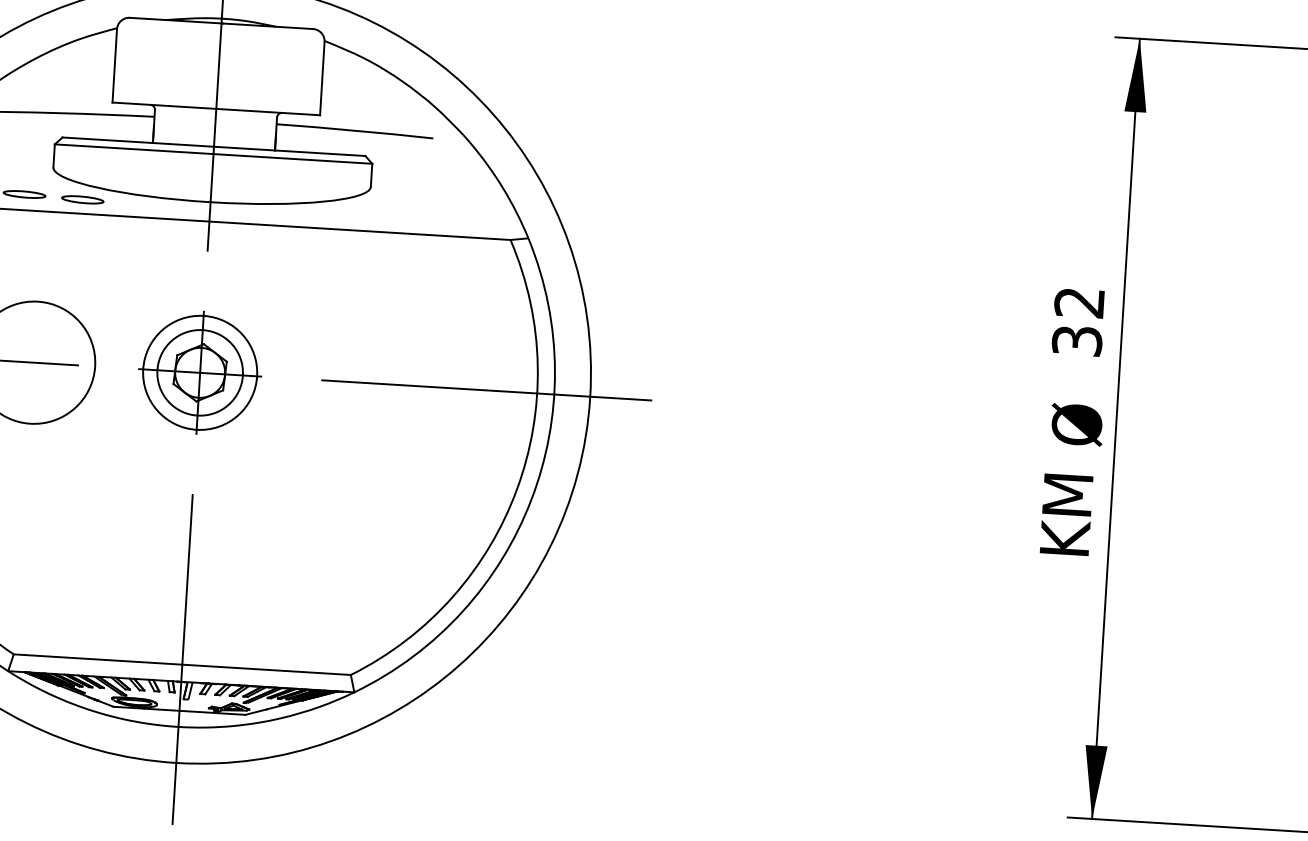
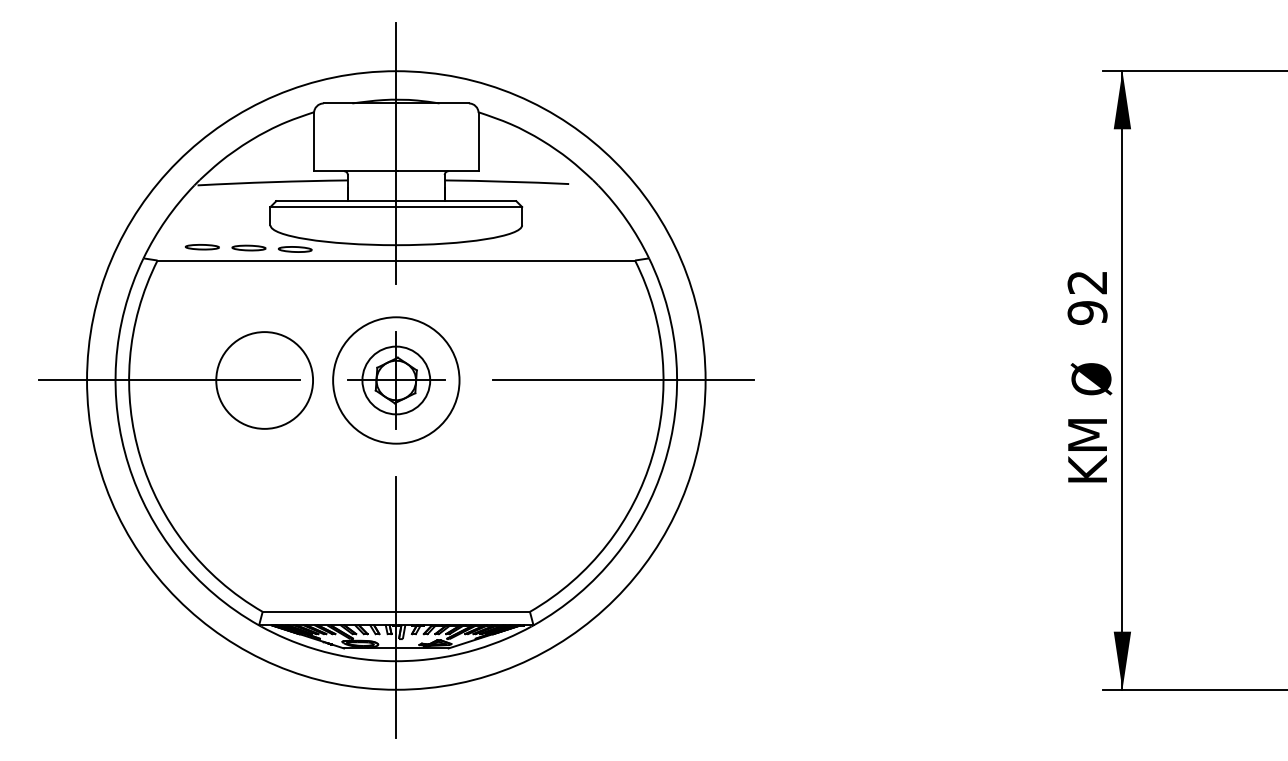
text: (1077, 340) -> (1087, 312), 32 -> 92
circle: (200, 372) -> (396, 380), size x1.4

